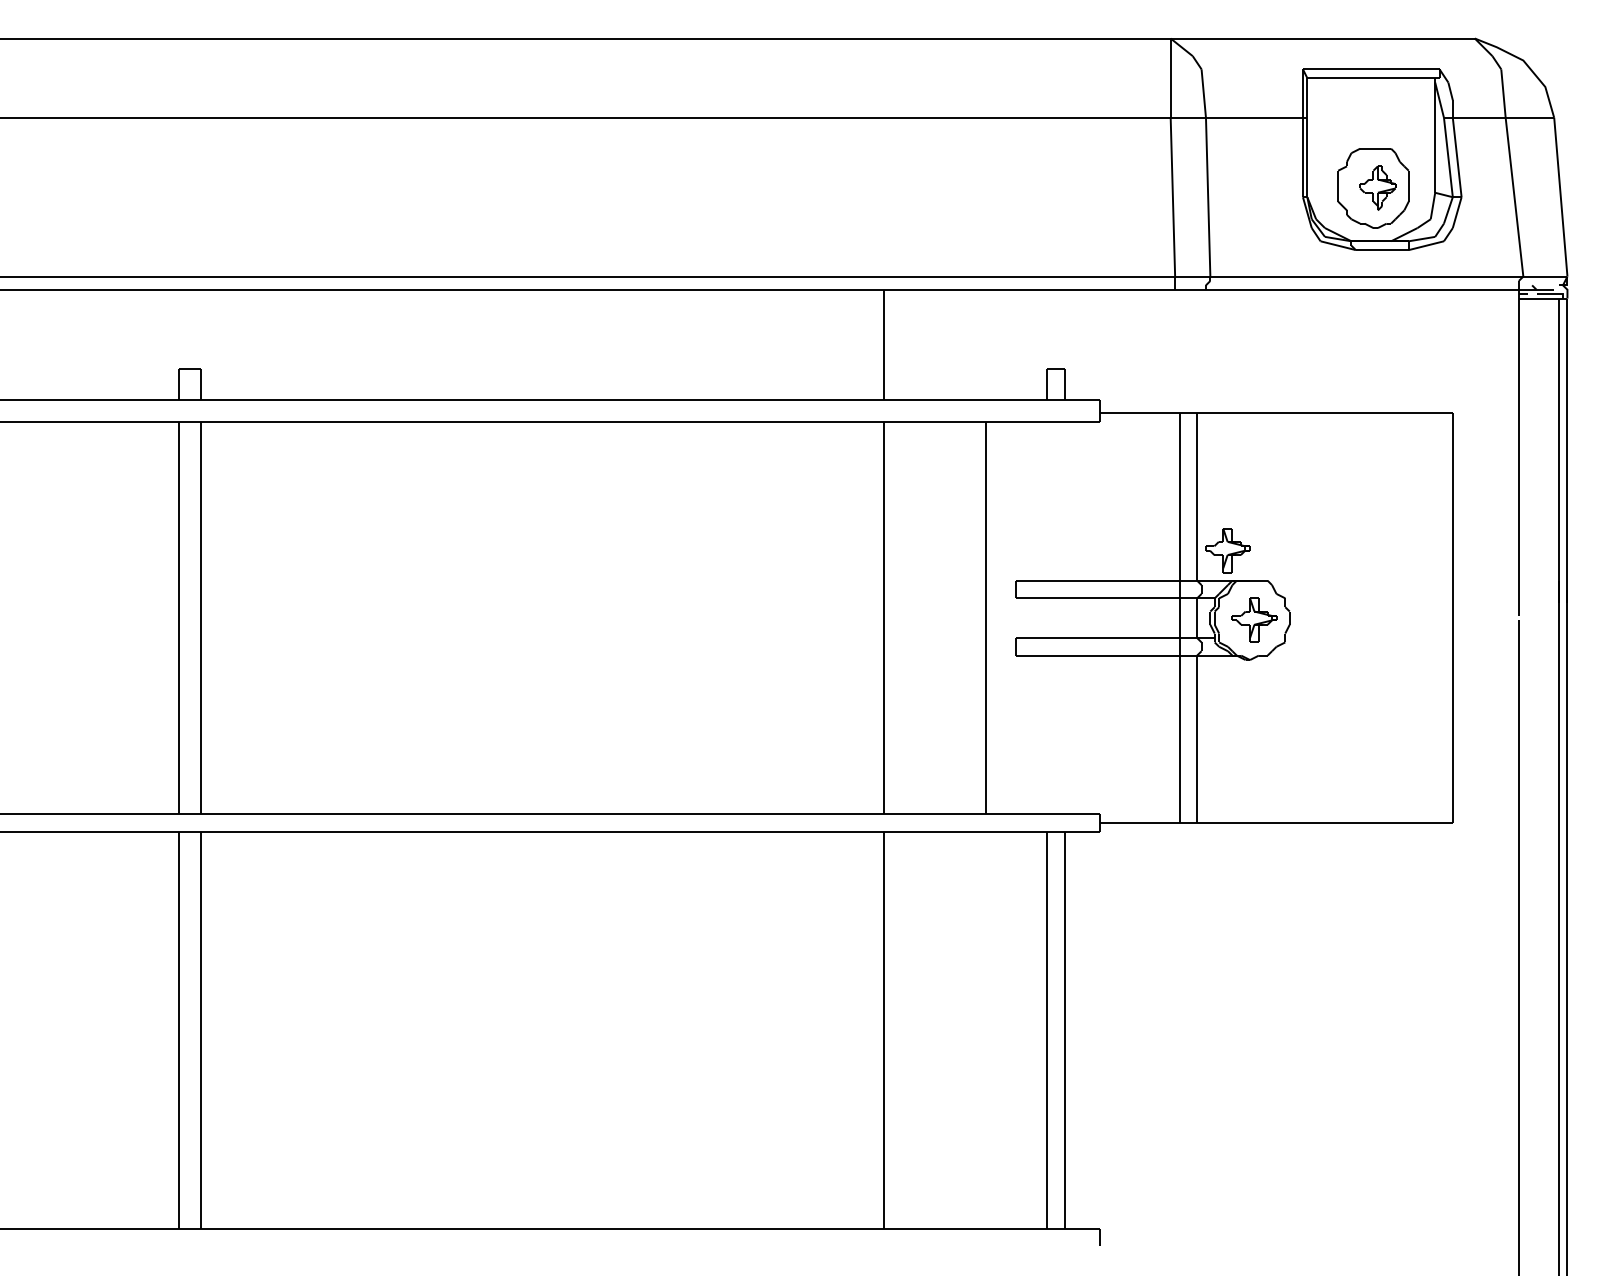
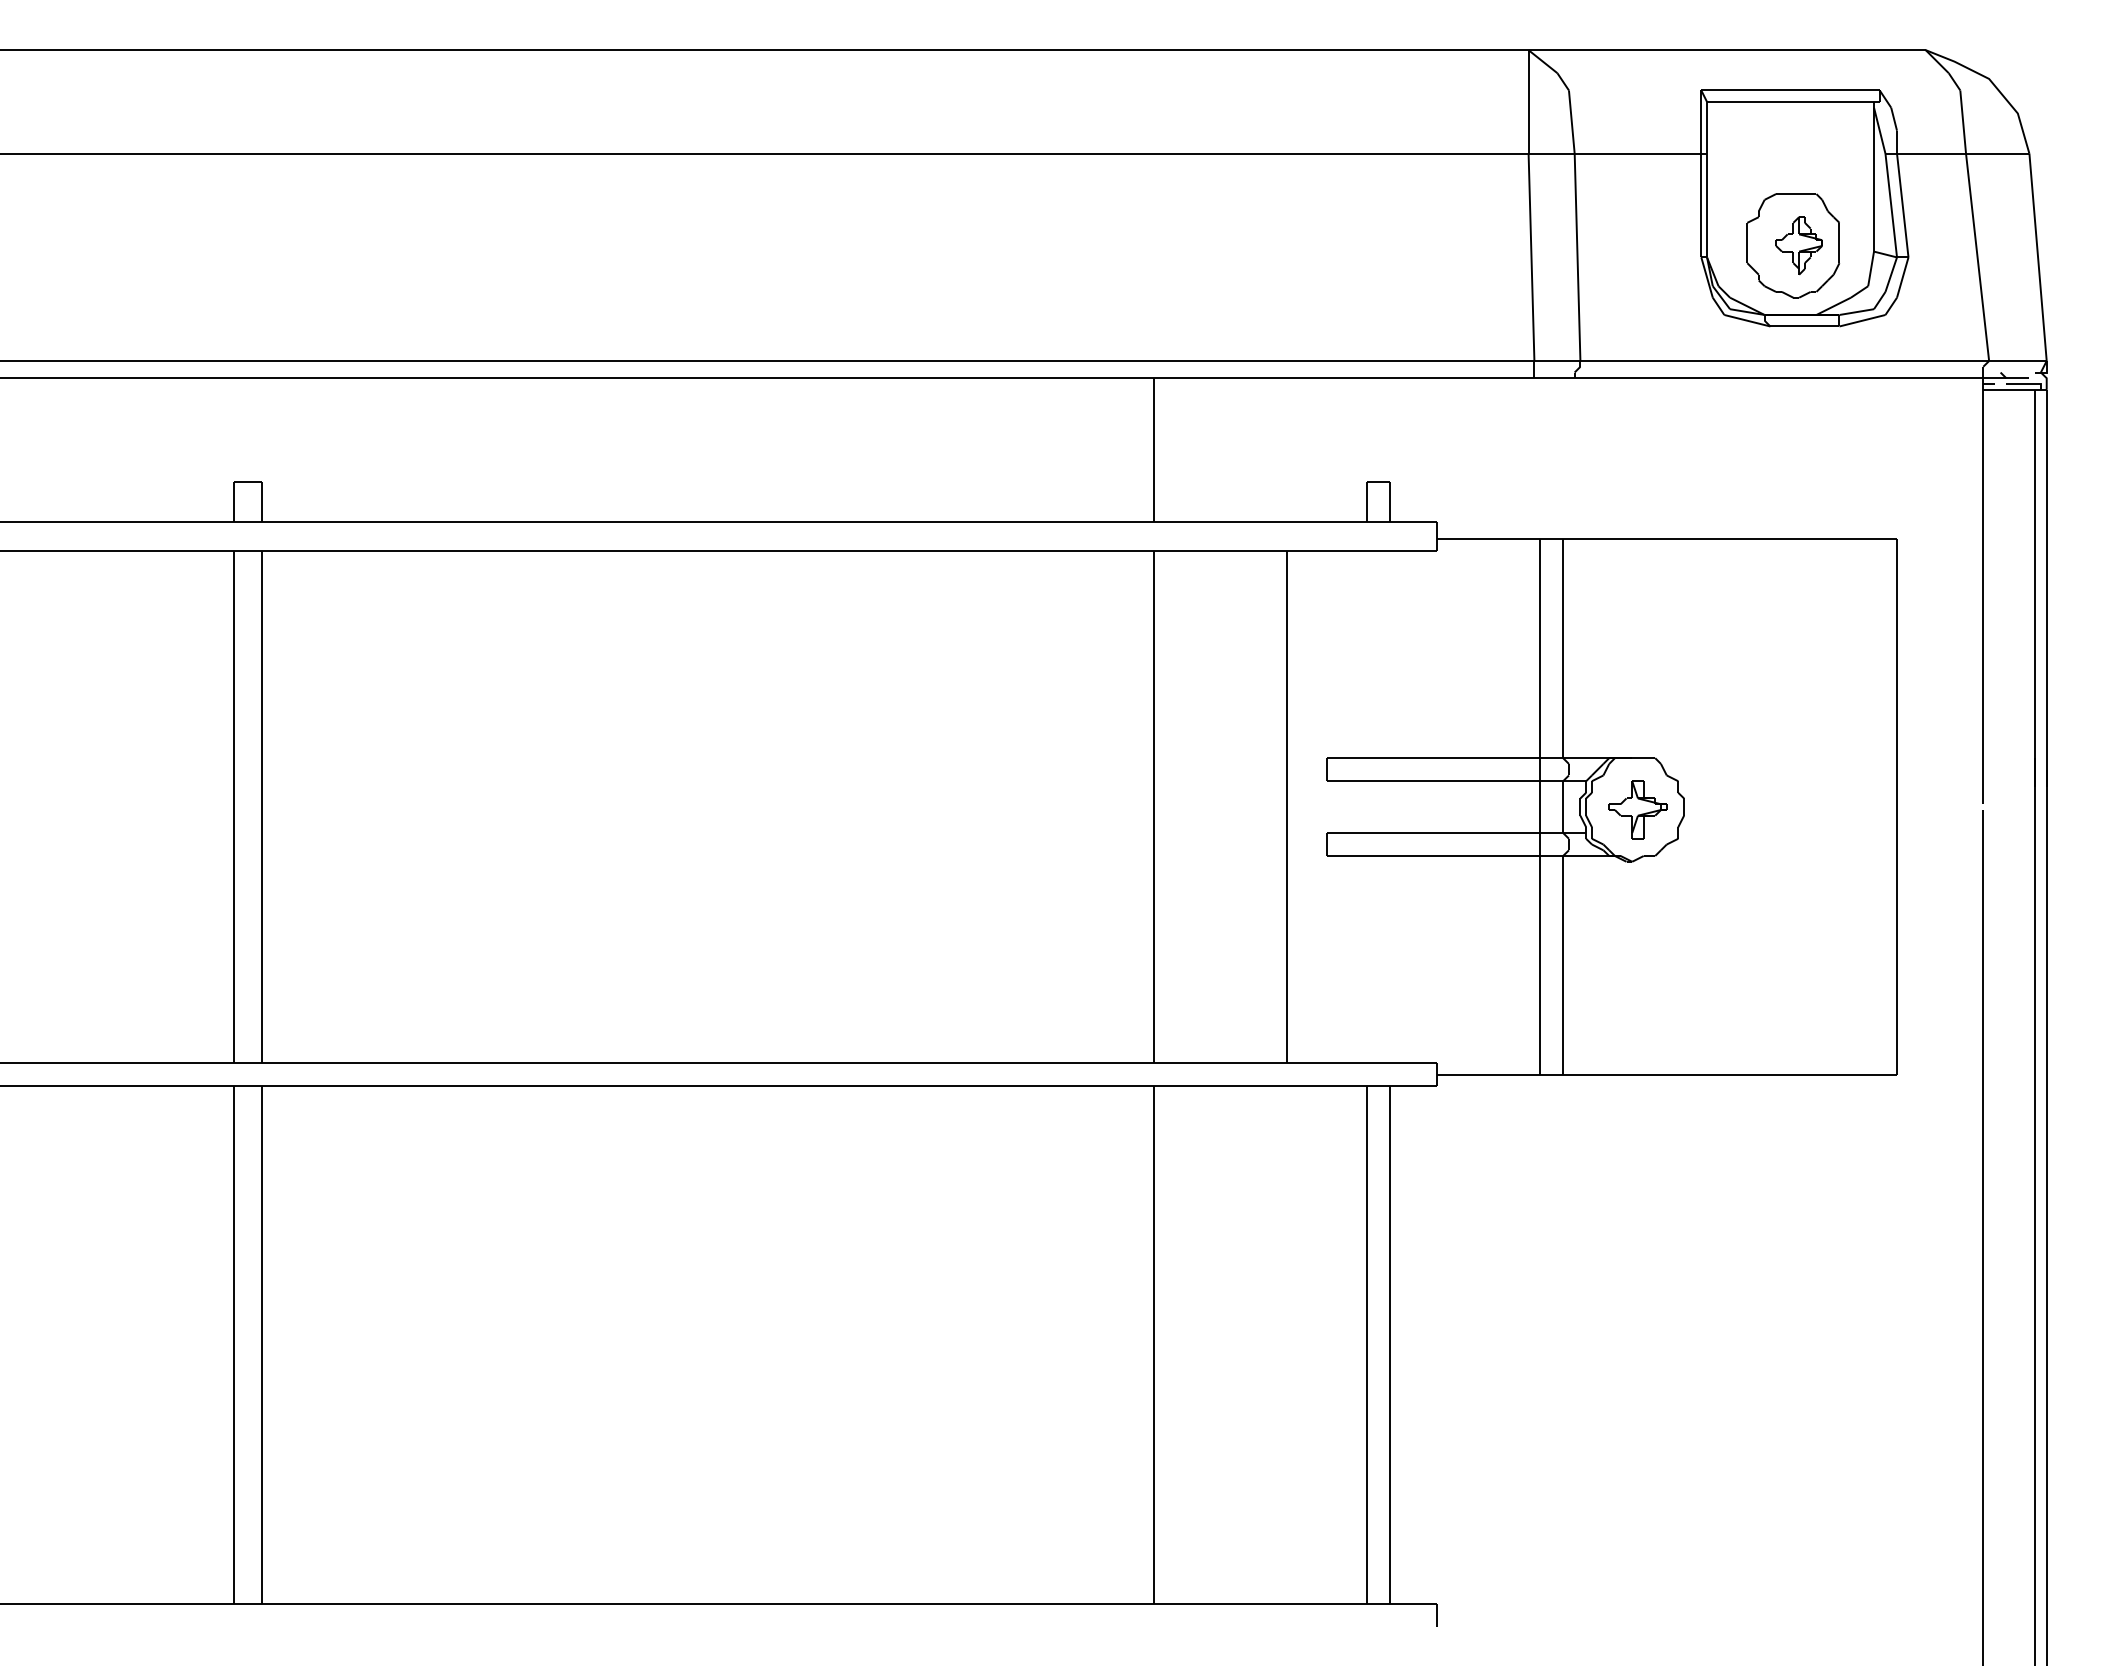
part: (1227, 550) -> (1602, 718), removed

